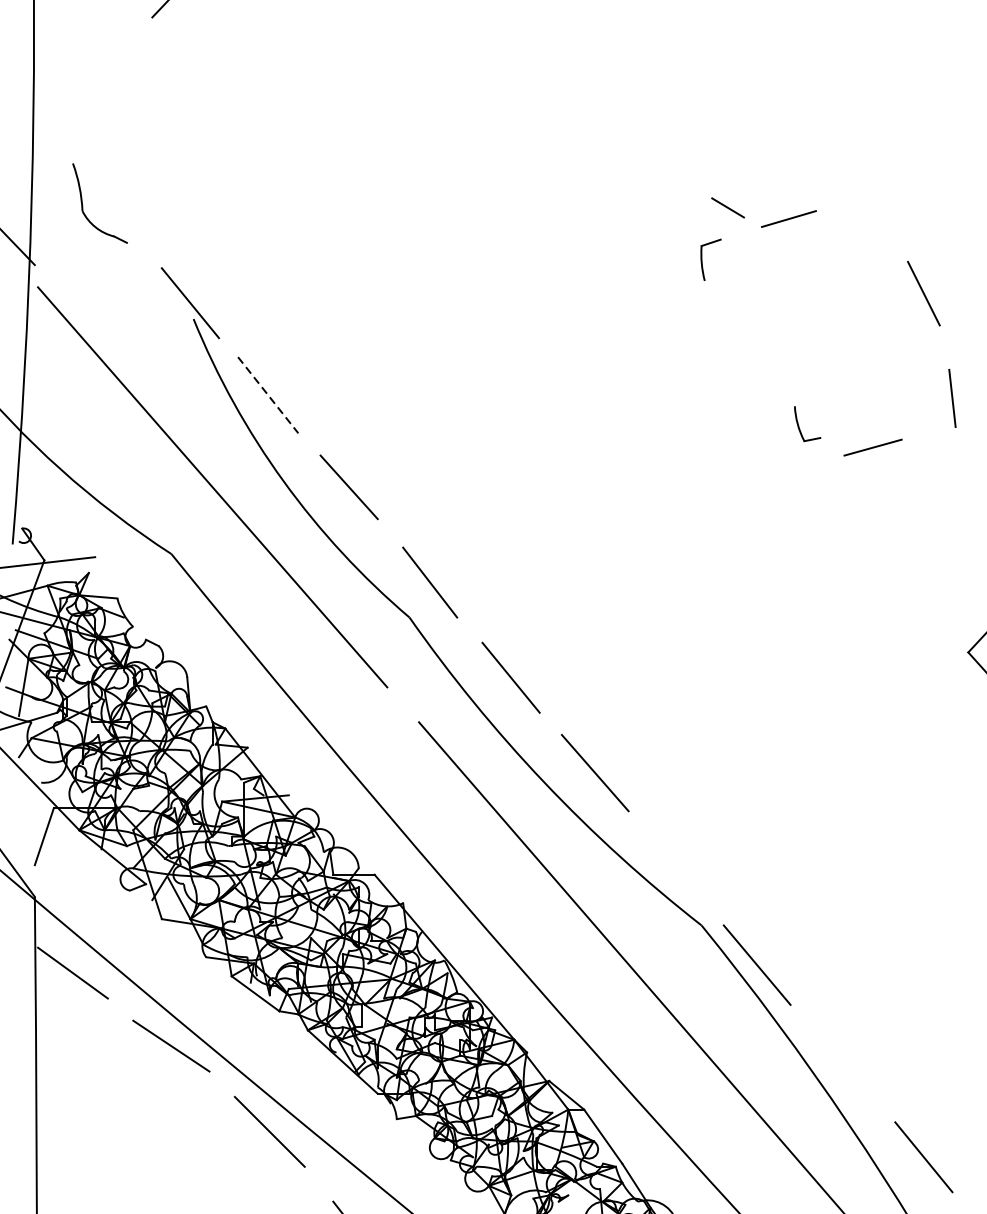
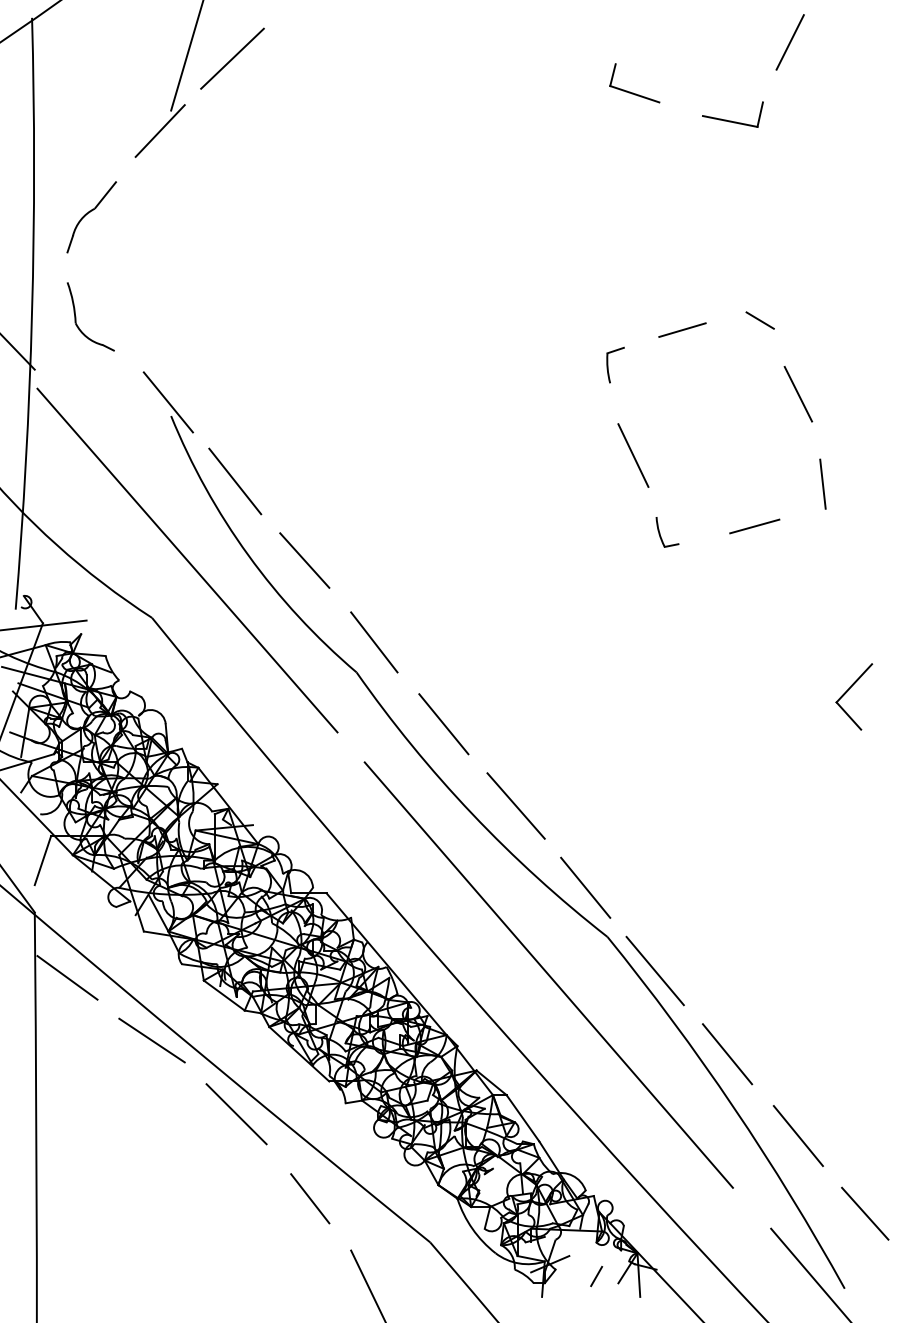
part: (100, 87) -> (91, 217), added
line: (727, 207) -> (759, 320), moved
line: (731, 364) -> (633, 455), added
line: (268, 395) -> (235, 481), dashed -> solid
part: (799, 424) -> (660, 532), moved
line: (676, 867) -> (585, 887), added
line: (841, 1062) -> (727, 1054), added

